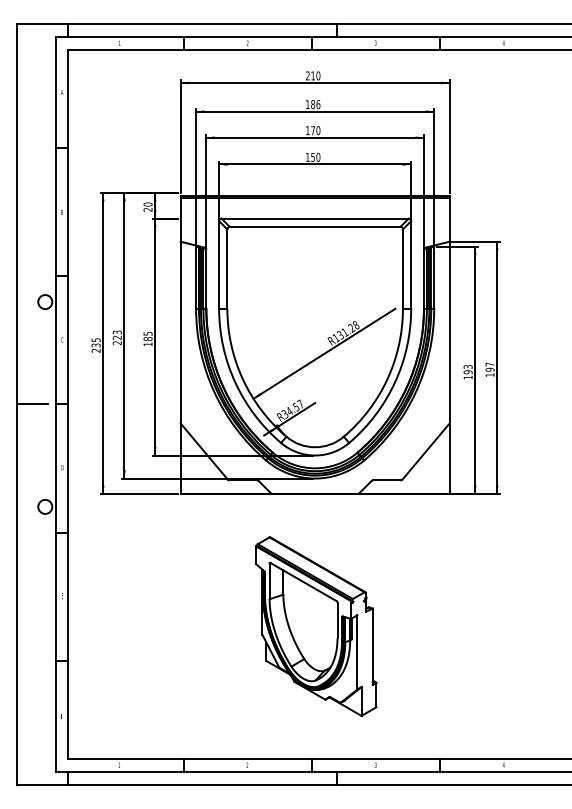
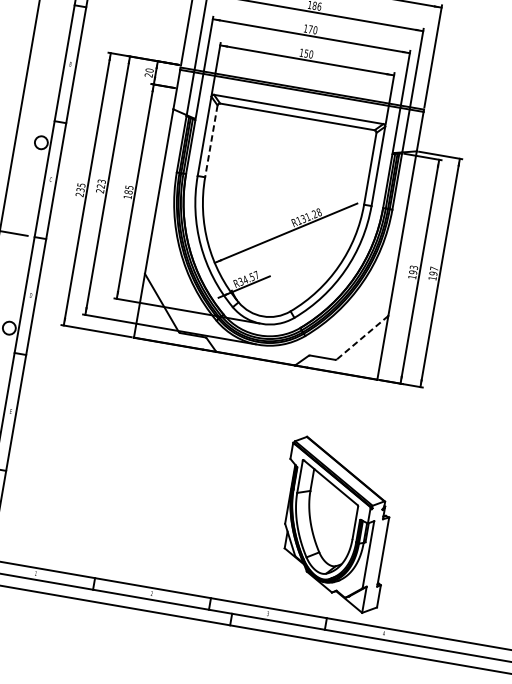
line: (227, 269) -> (211, 141), solid -> dashed
line: (426, 451) -> (363, 337), solid -> dashed
part: (316, 626) -> (335, 524), moved

